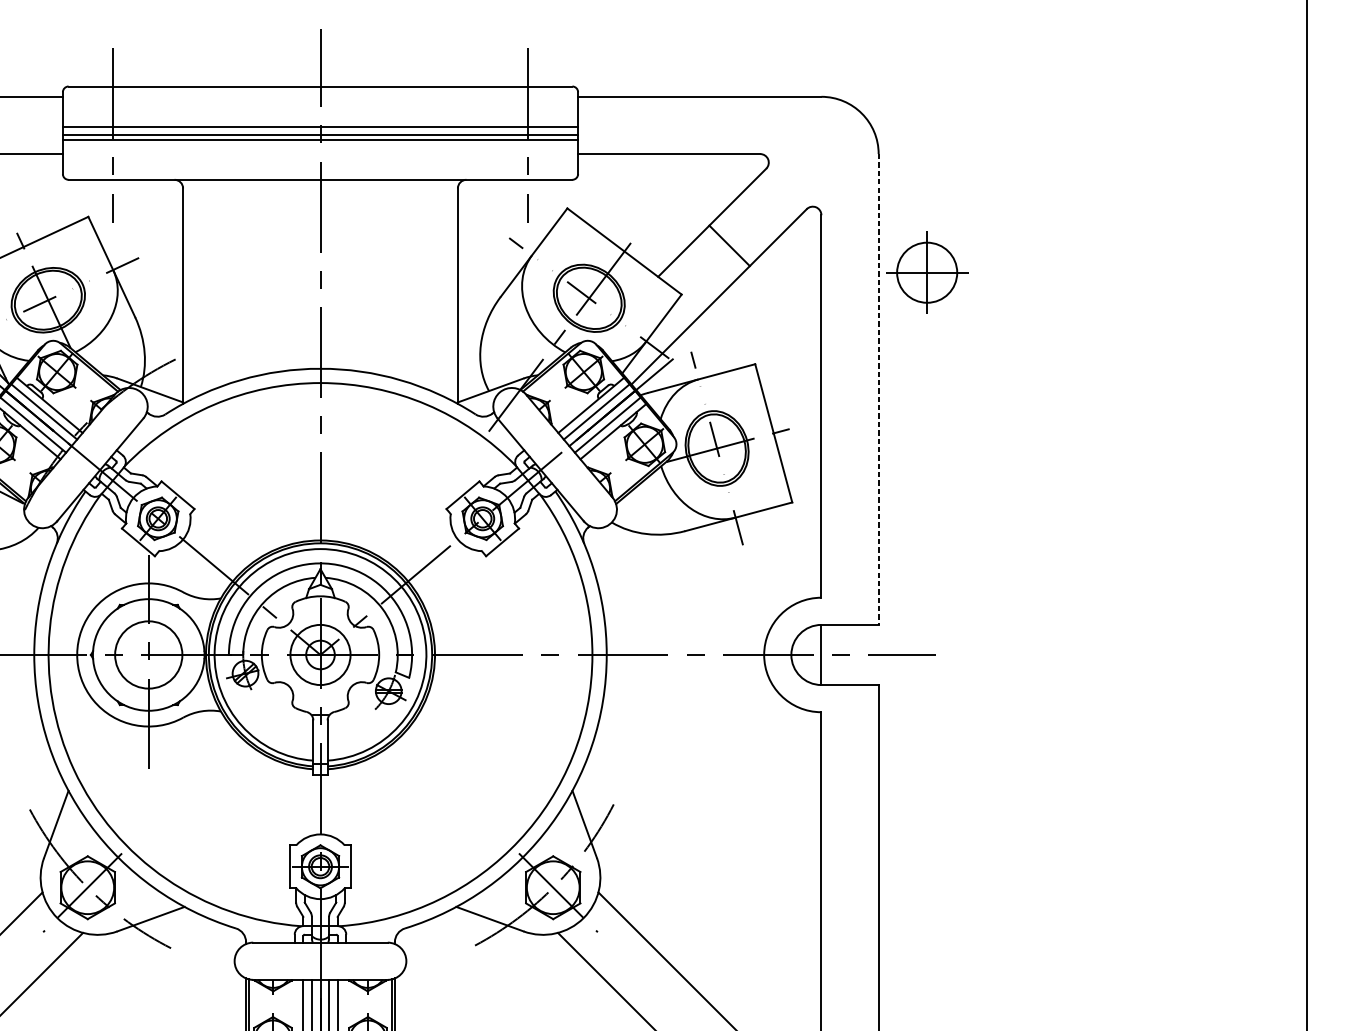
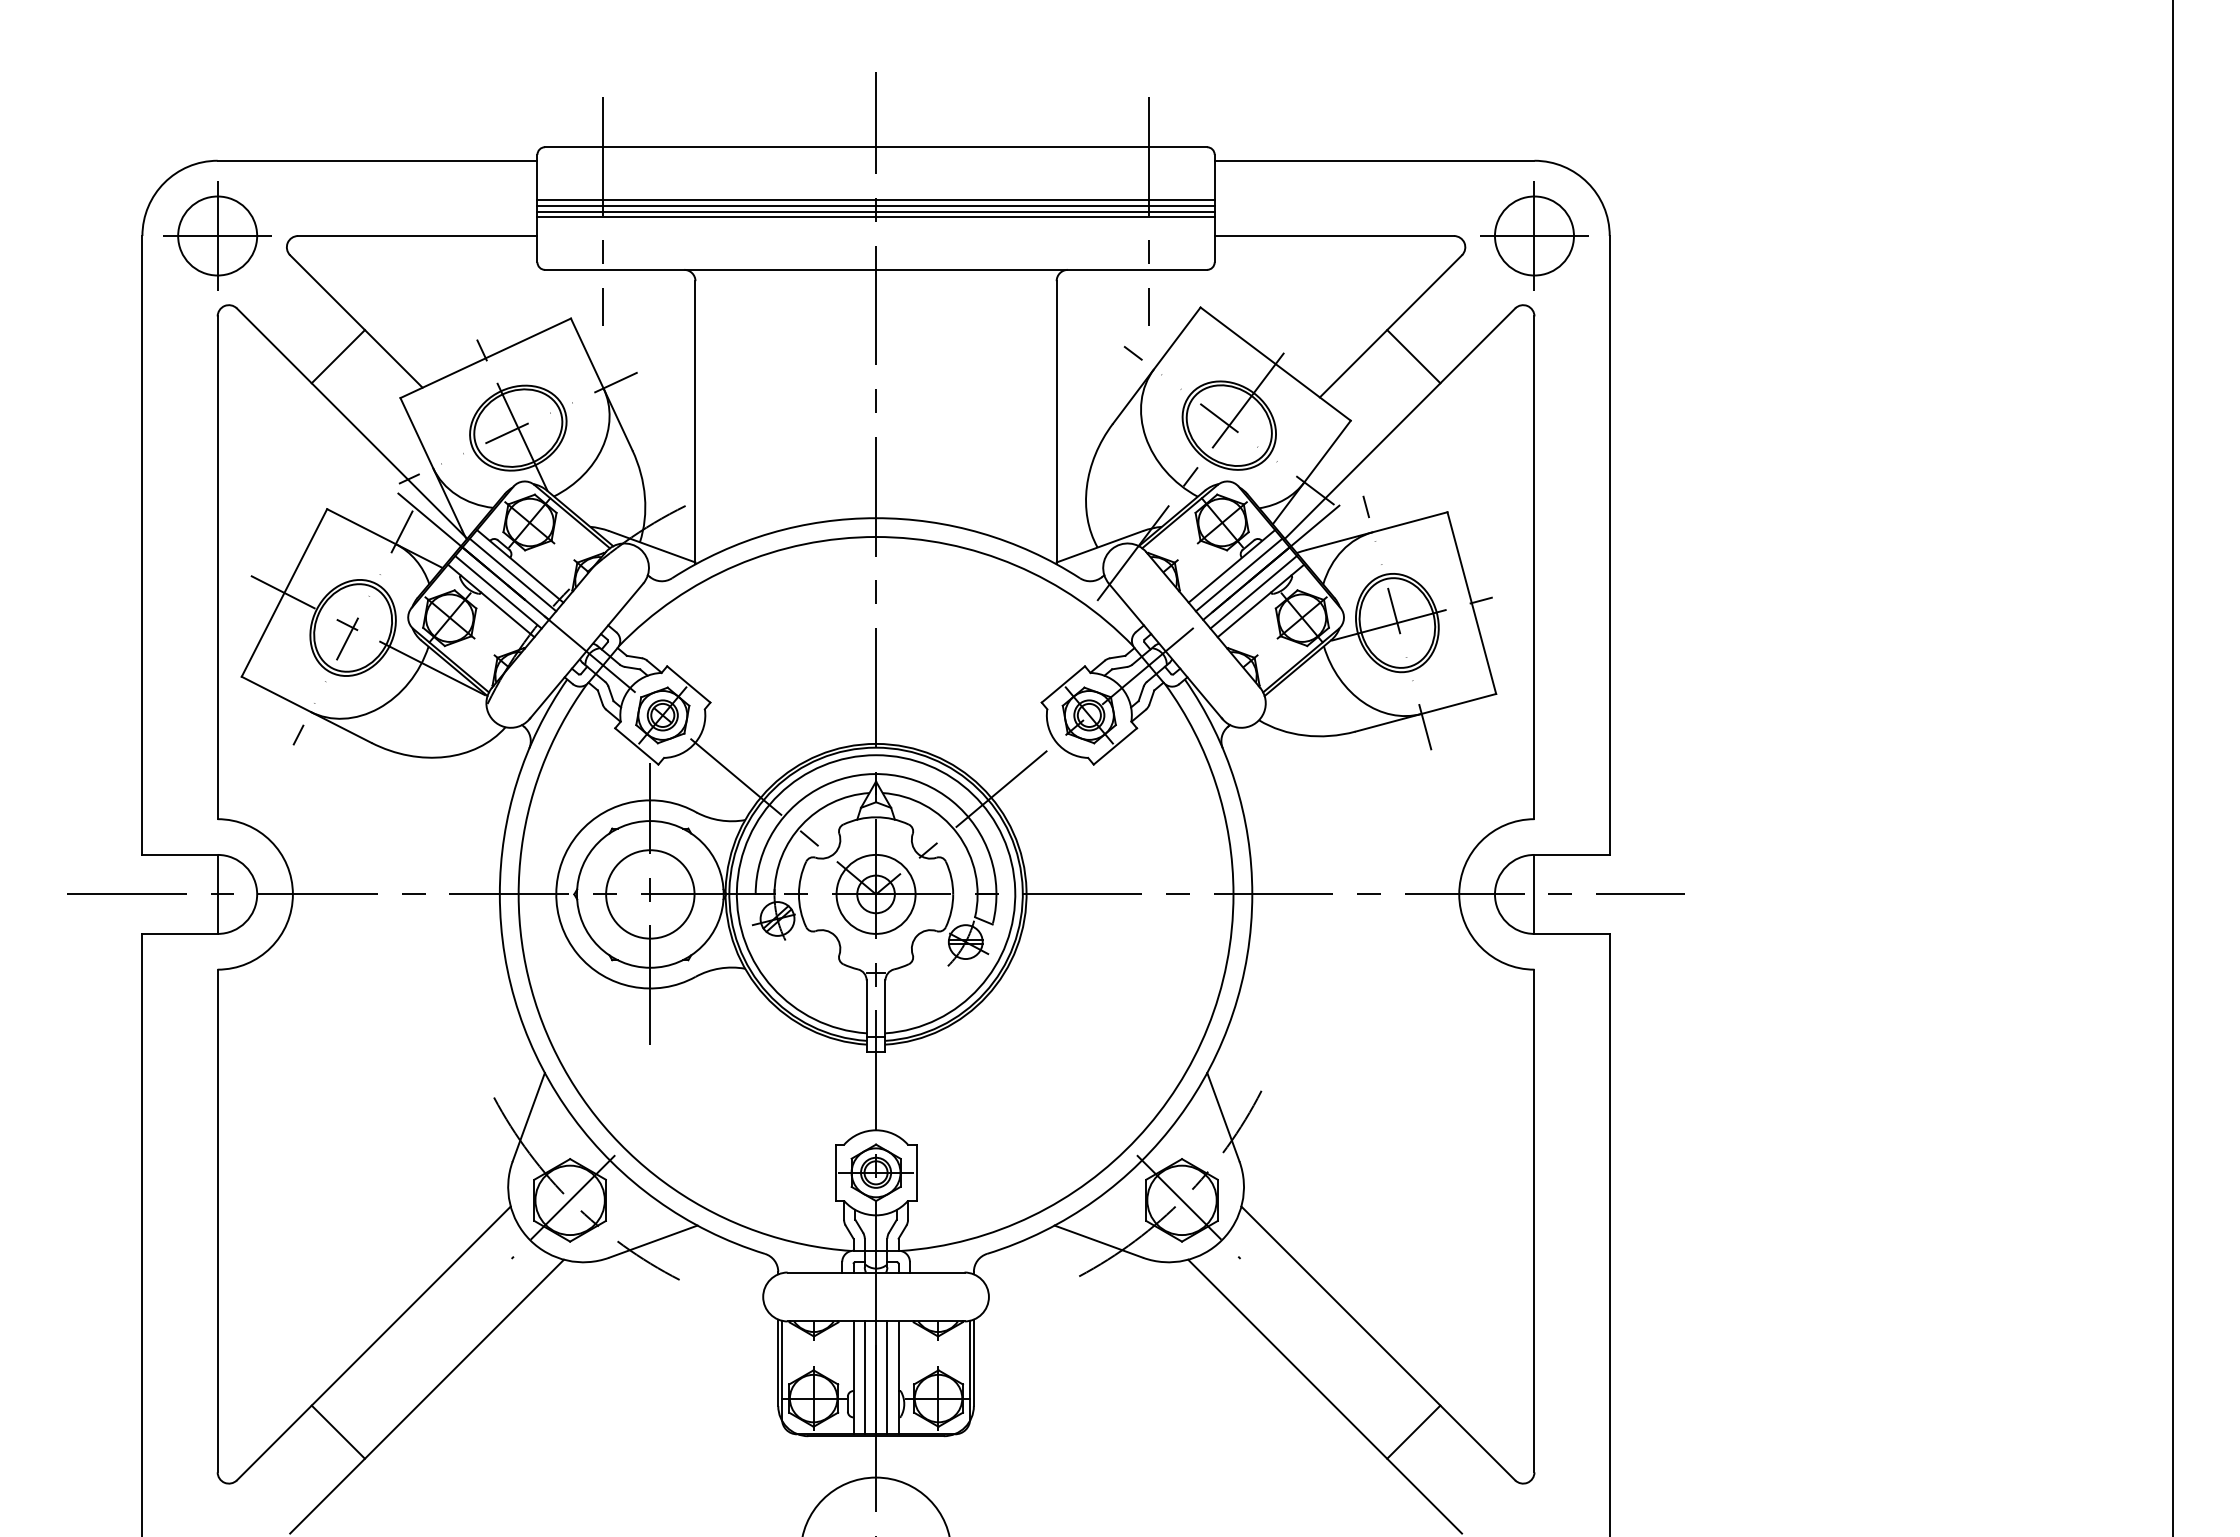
line: (320, 130) -> (875, 205), added
part: (927, 272) -> (1534, 235), moved
line: (878, 389) -> (1609, 545), dashed -> solid

